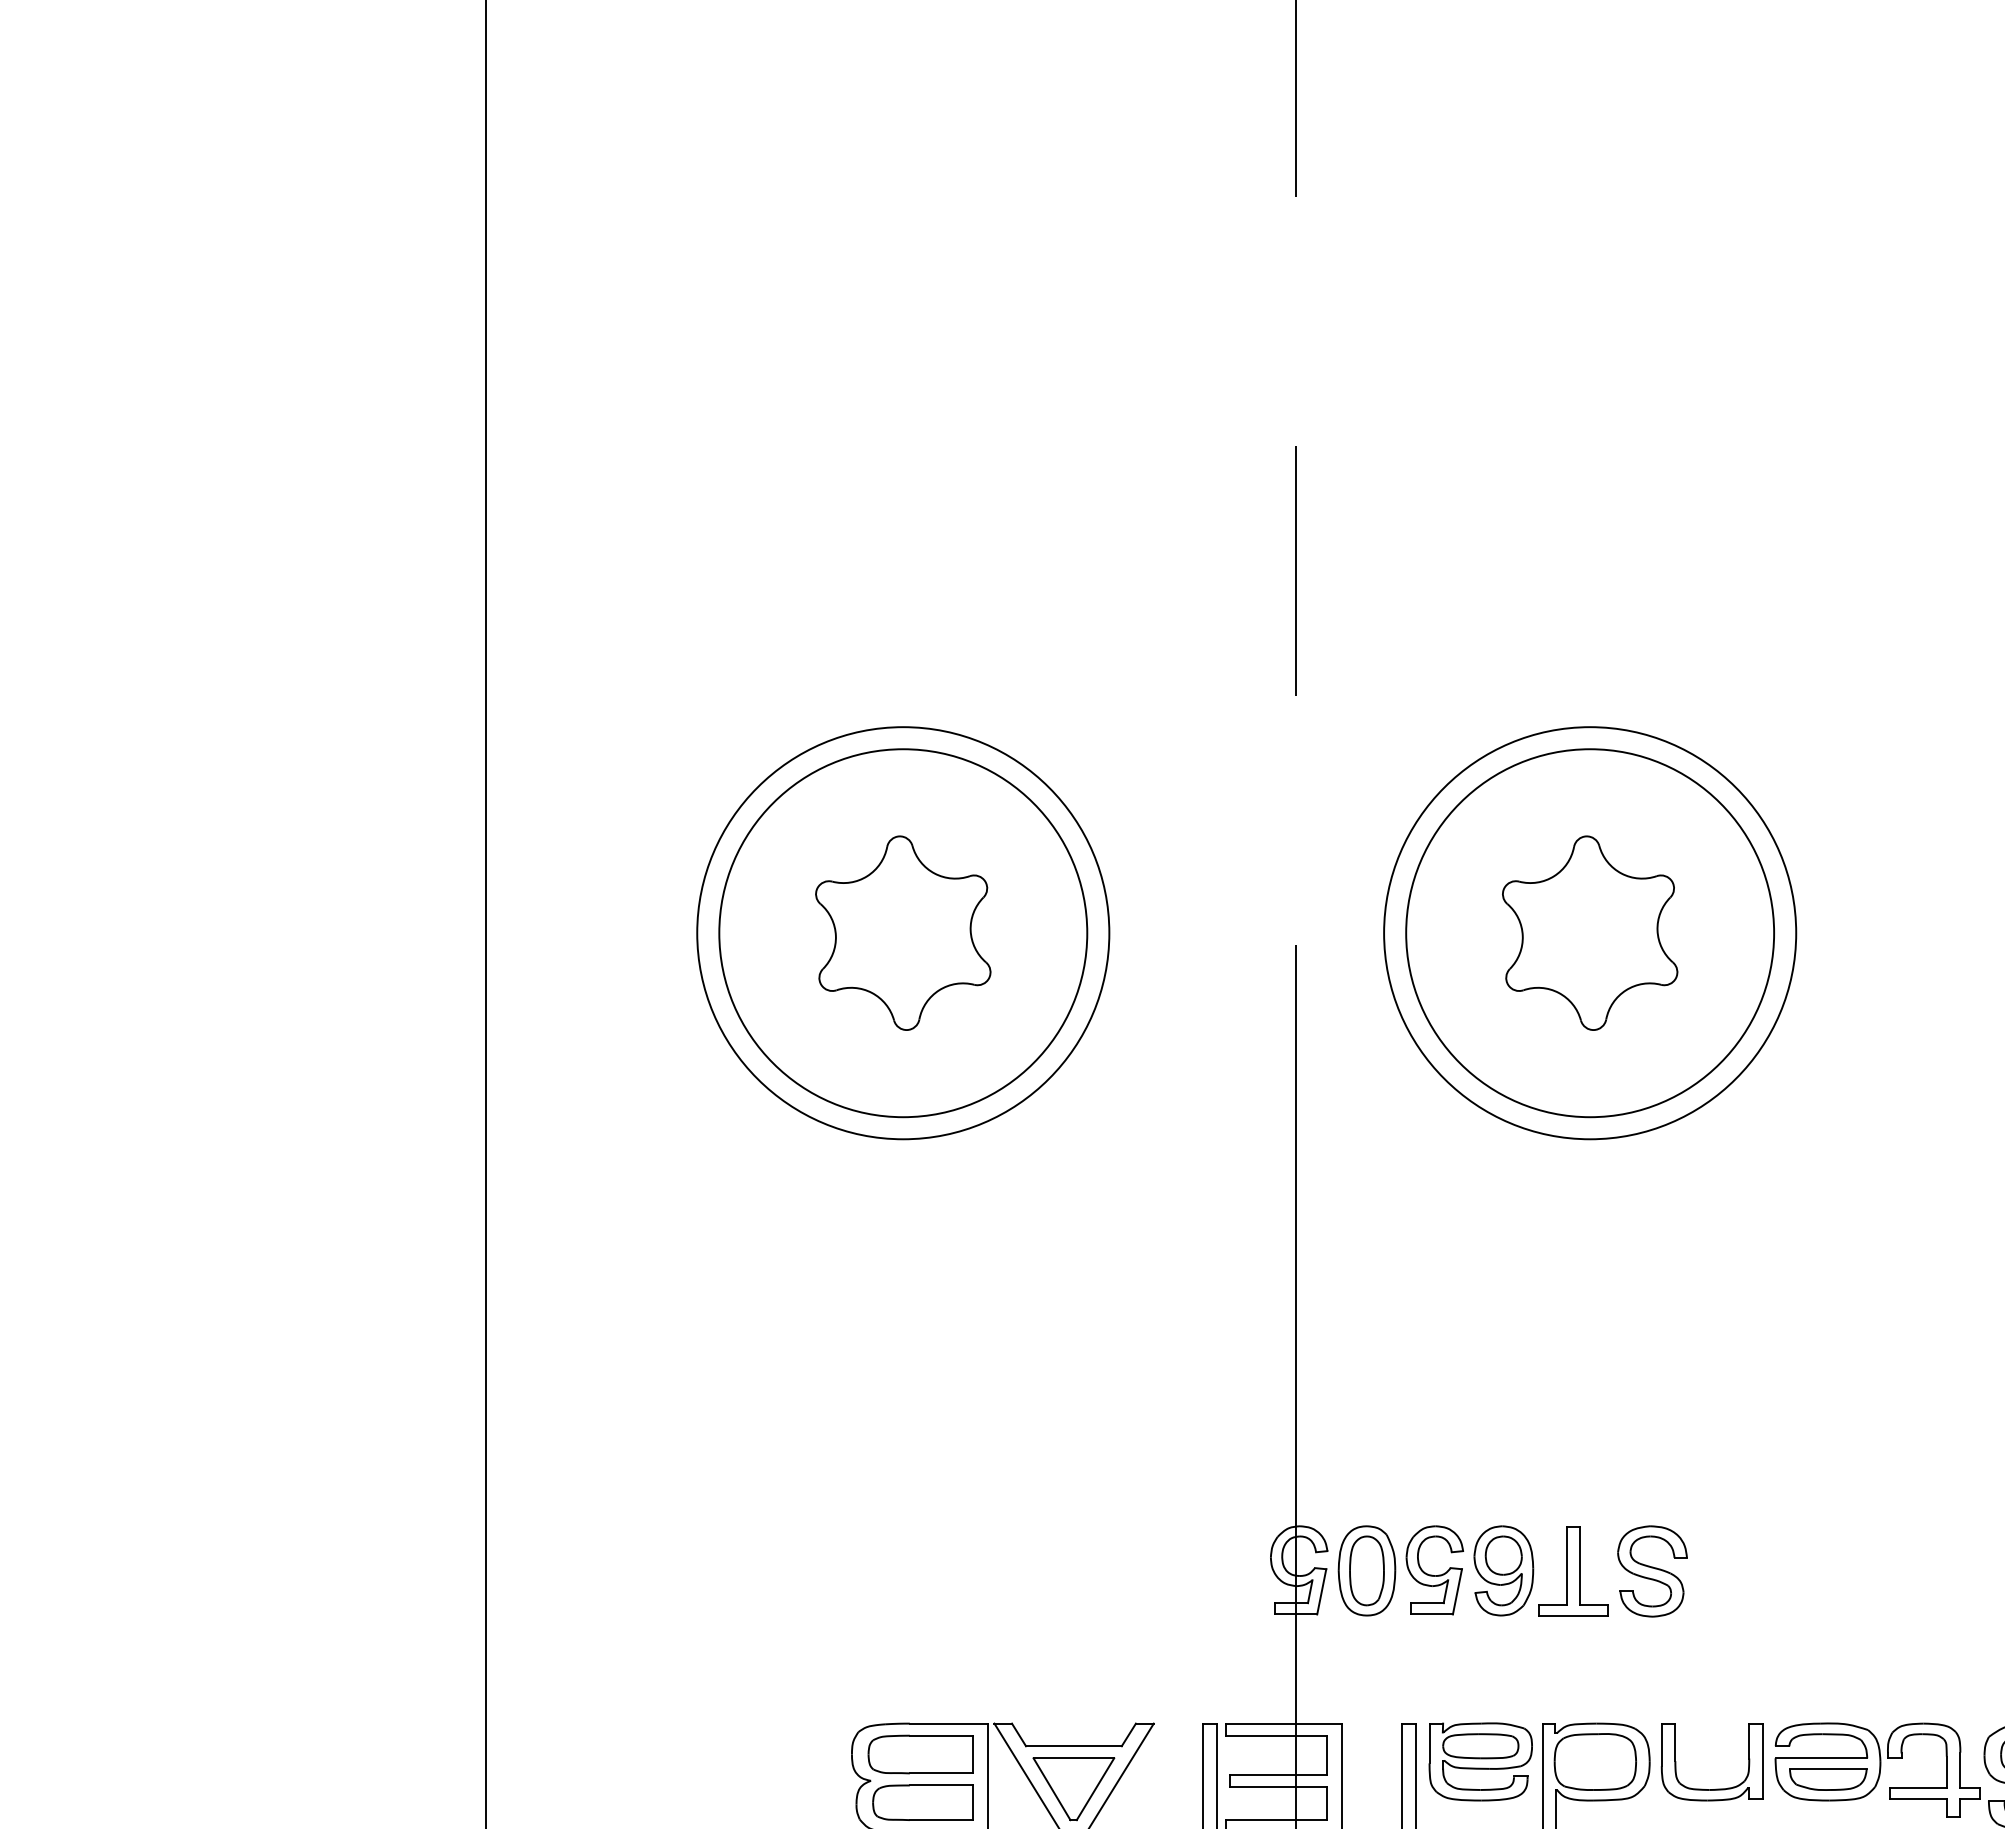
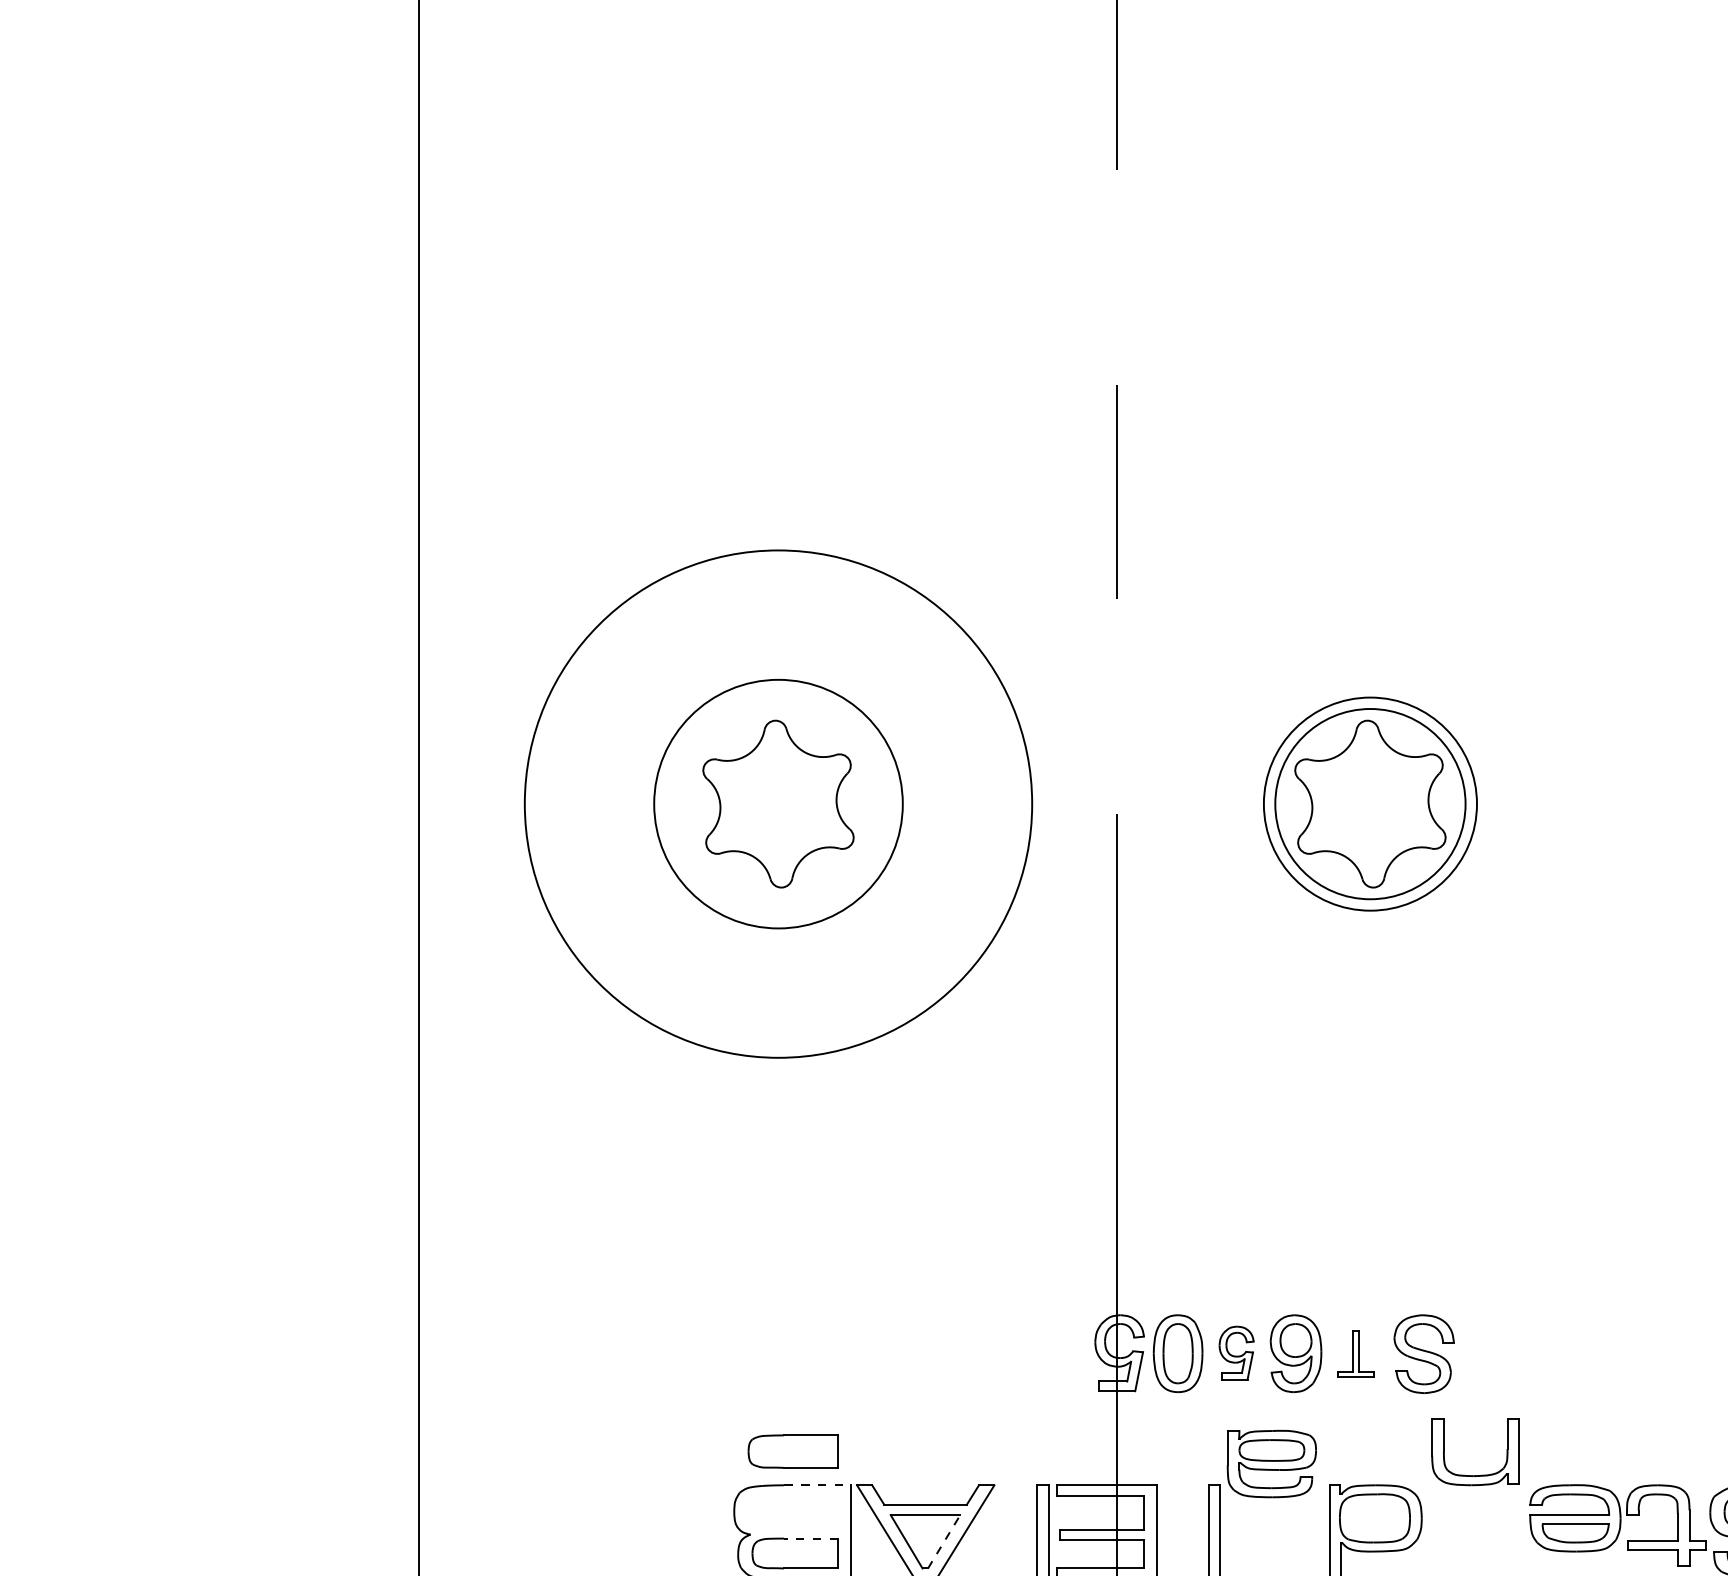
circle: (903, 933) -> (778, 804), size x0.7
circle: (903, 933) -> (778, 804), size x1.6
circle: (1590, 933) -> (1370, 804), size x0.6
circle: (1590, 933) -> (1370, 804), size x0.6
part: (1434, 1570) -> (1236, 1353), size x0.7
part: (1573, 1571) -> (1356, 1354), size x0.6
line: (948, 1723) -> (817, 1485), solid -> dashed
part: (920, 1754) -> (793, 1451), moved
part: (1480, 1761) -> (1271, 1463), moved
line: (940, 1785) -> (810, 1538), solid -> dashed
line: (1095, 1788) -> (944, 1541), solid -> dashed
part: (1715, 1788) -> (1478, 1474), moved

